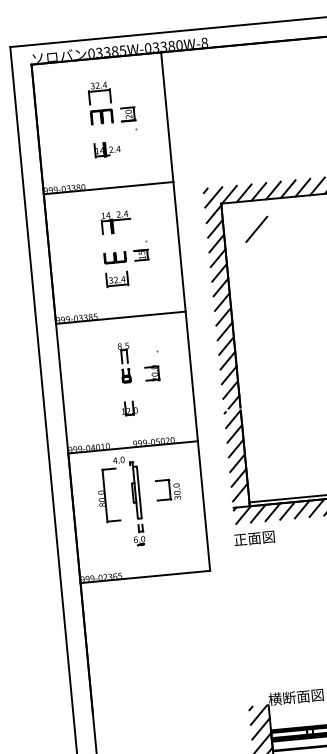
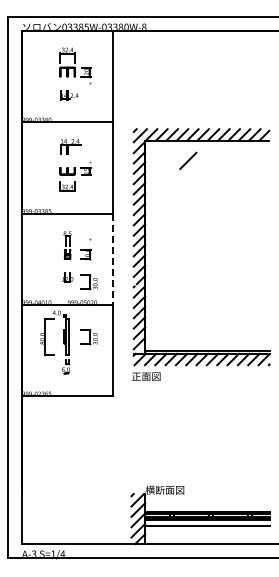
line: (256, 228) -> (188, 160), moved
line: (192, 376) -> (113, 259), solid -> dashed
part: (159, 412) -> (88, 282), added

